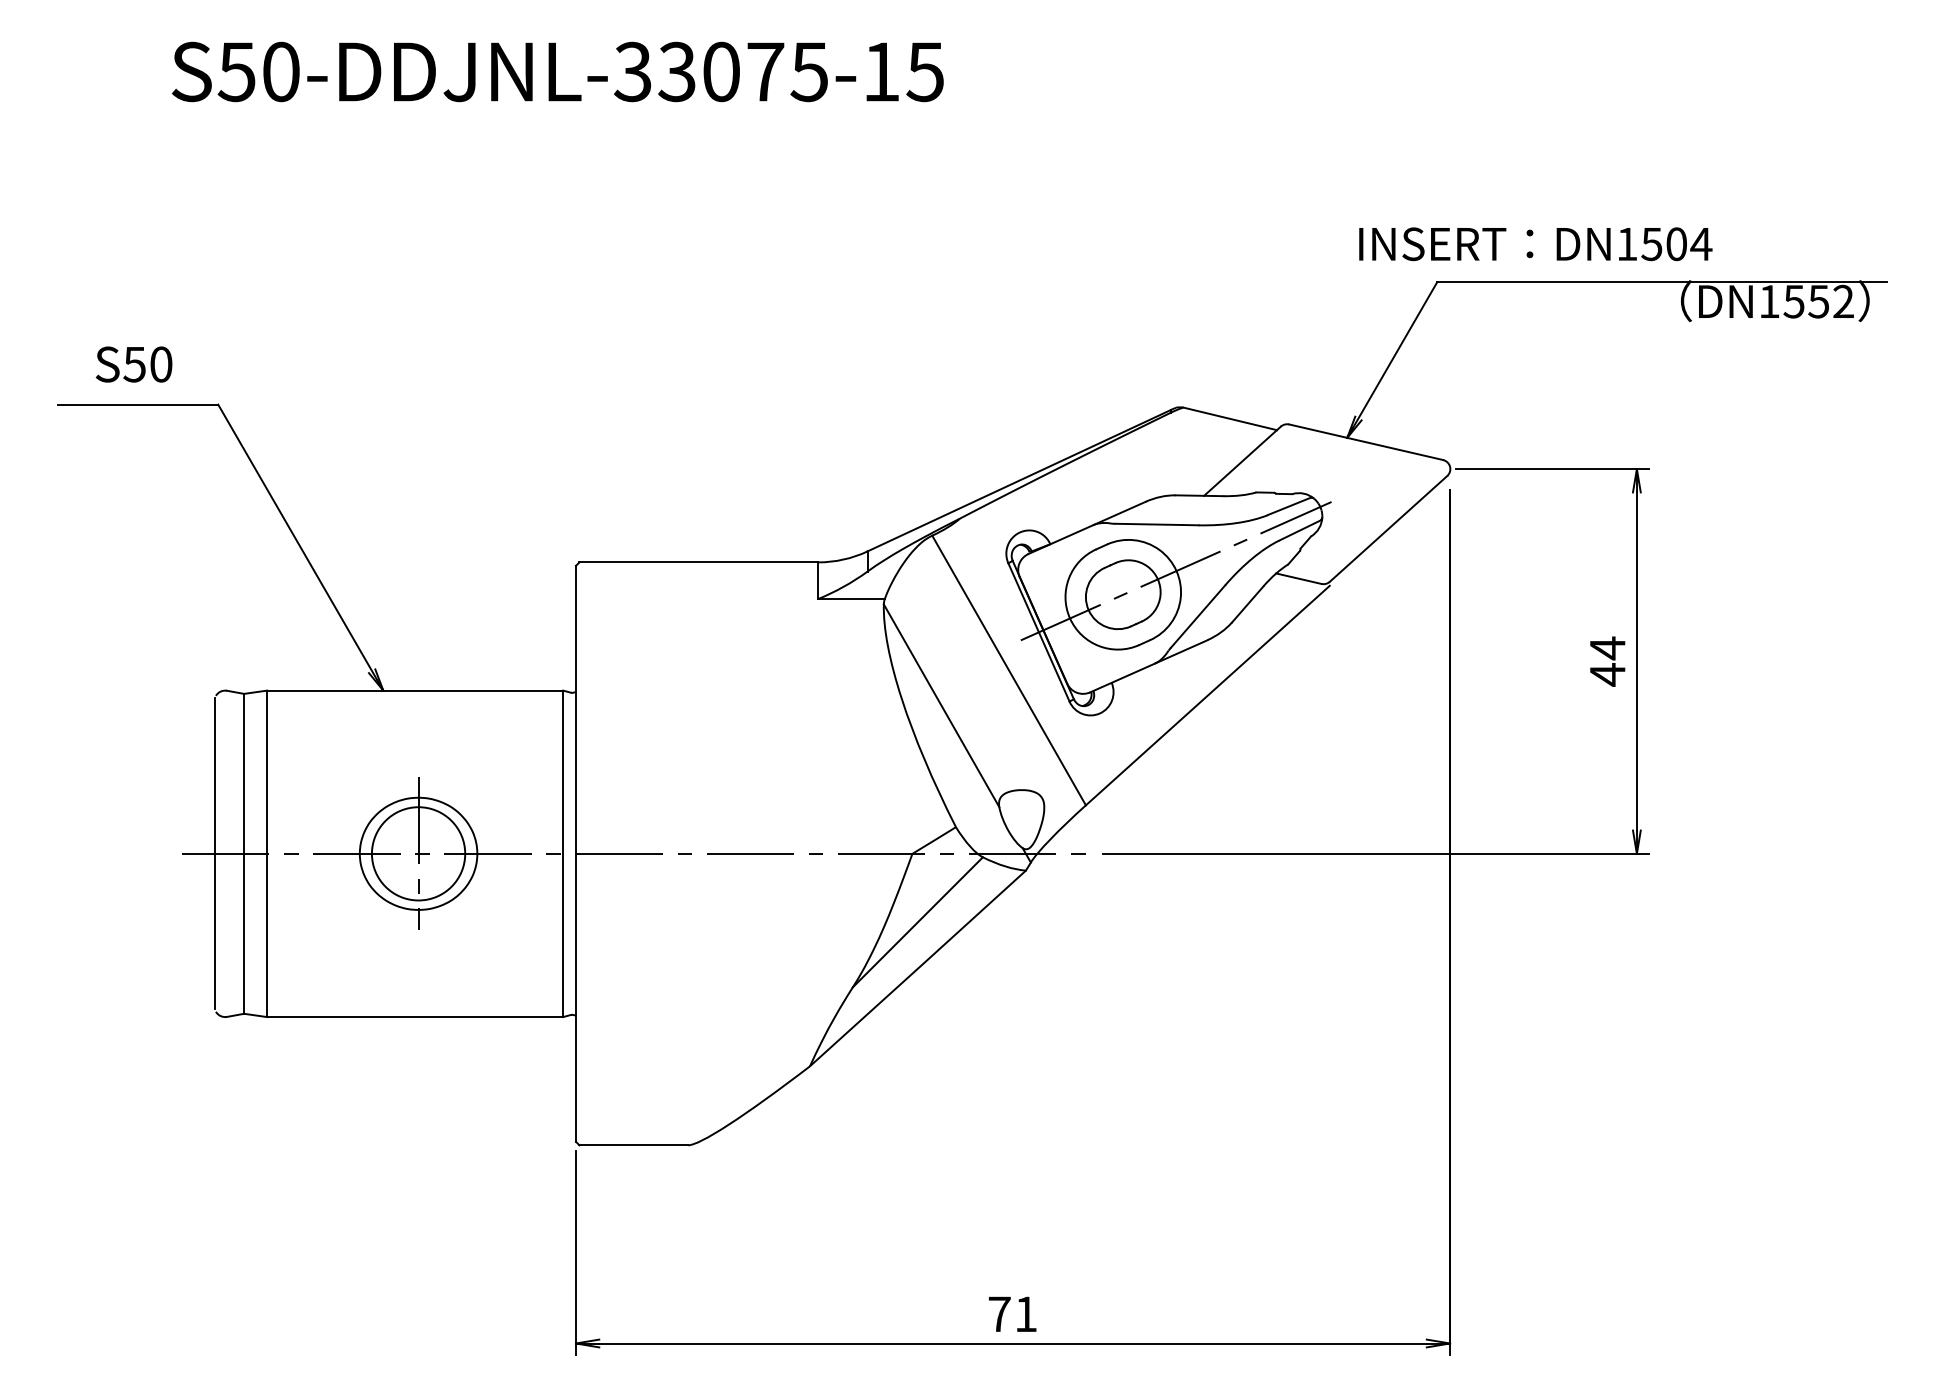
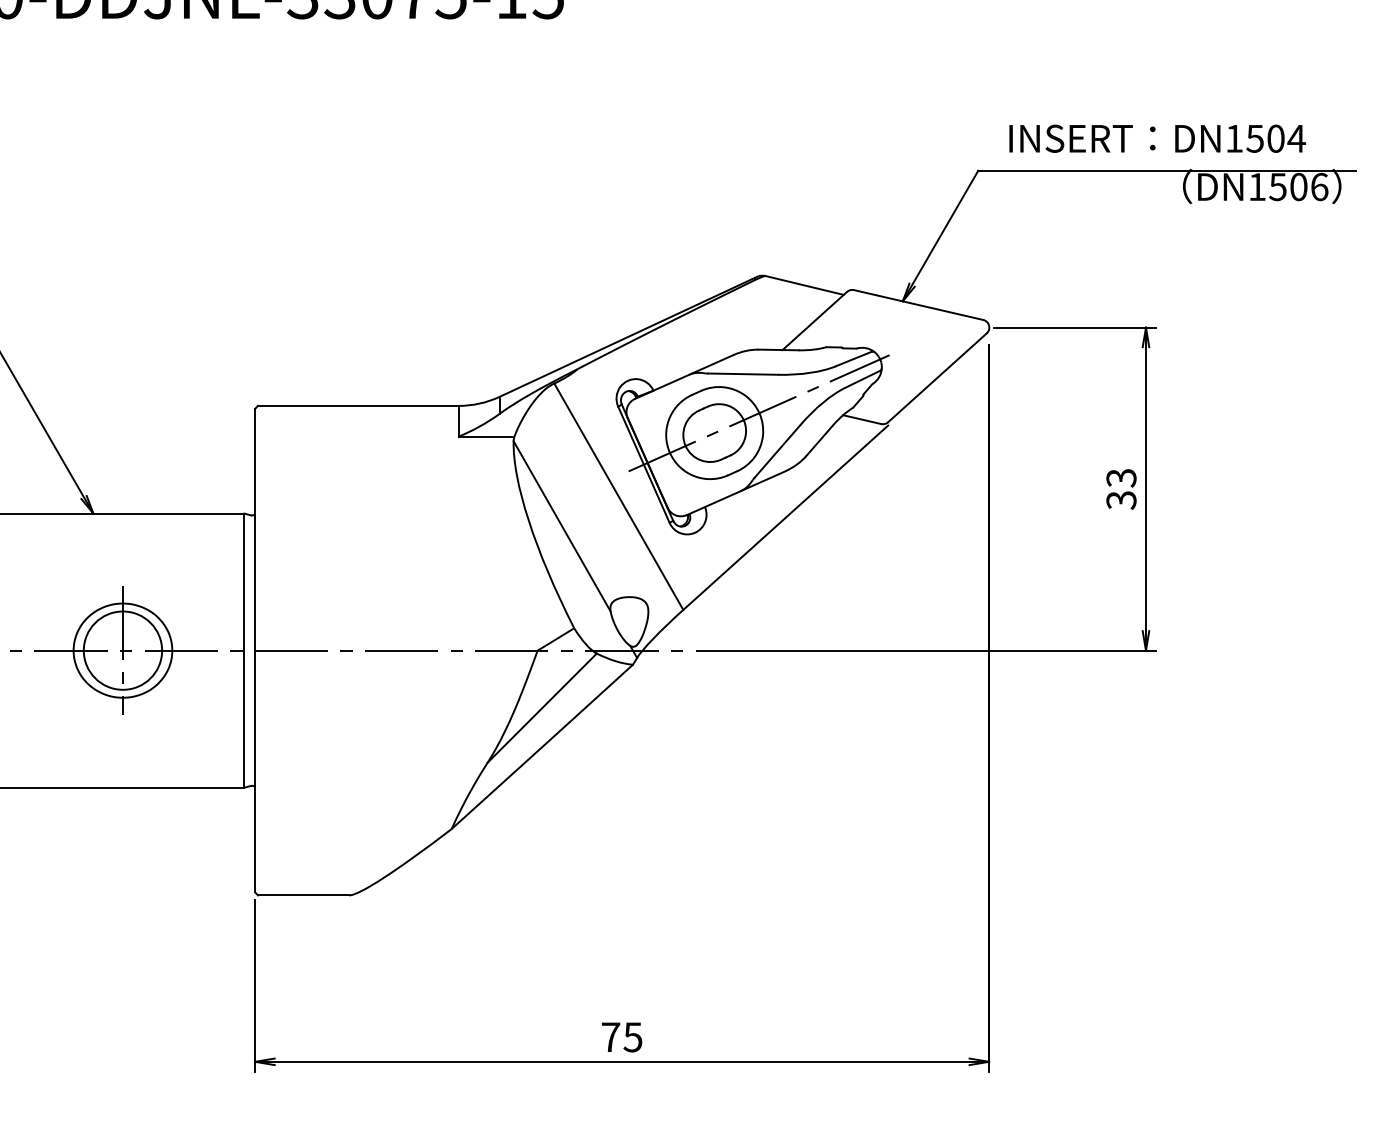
text: (1535, 244) -> (1157, 138), moved
text: (1831, 301) -> (1309, 186), DN1552 -> DN1506
text: (1607, 661) -> (1121, 489), 44 -> 33
text: (1025, 1314) -> (632, 1037), 71 -> 75

